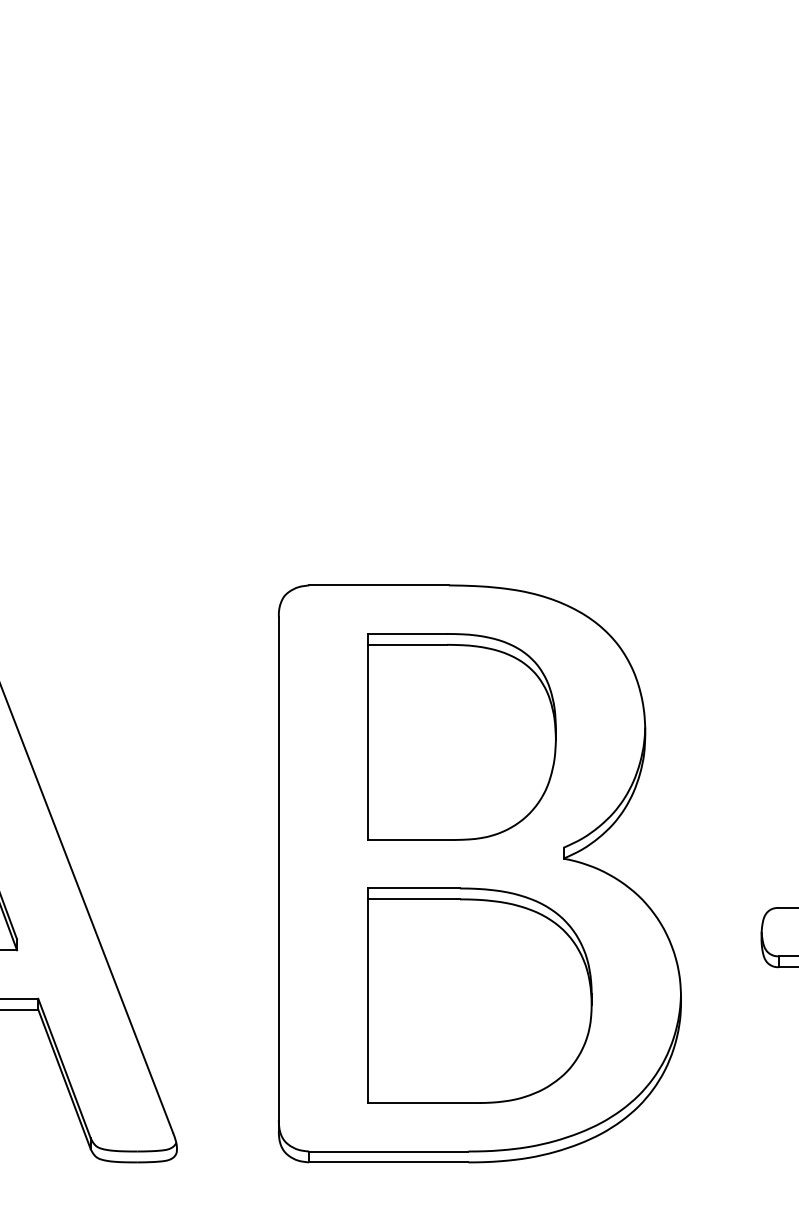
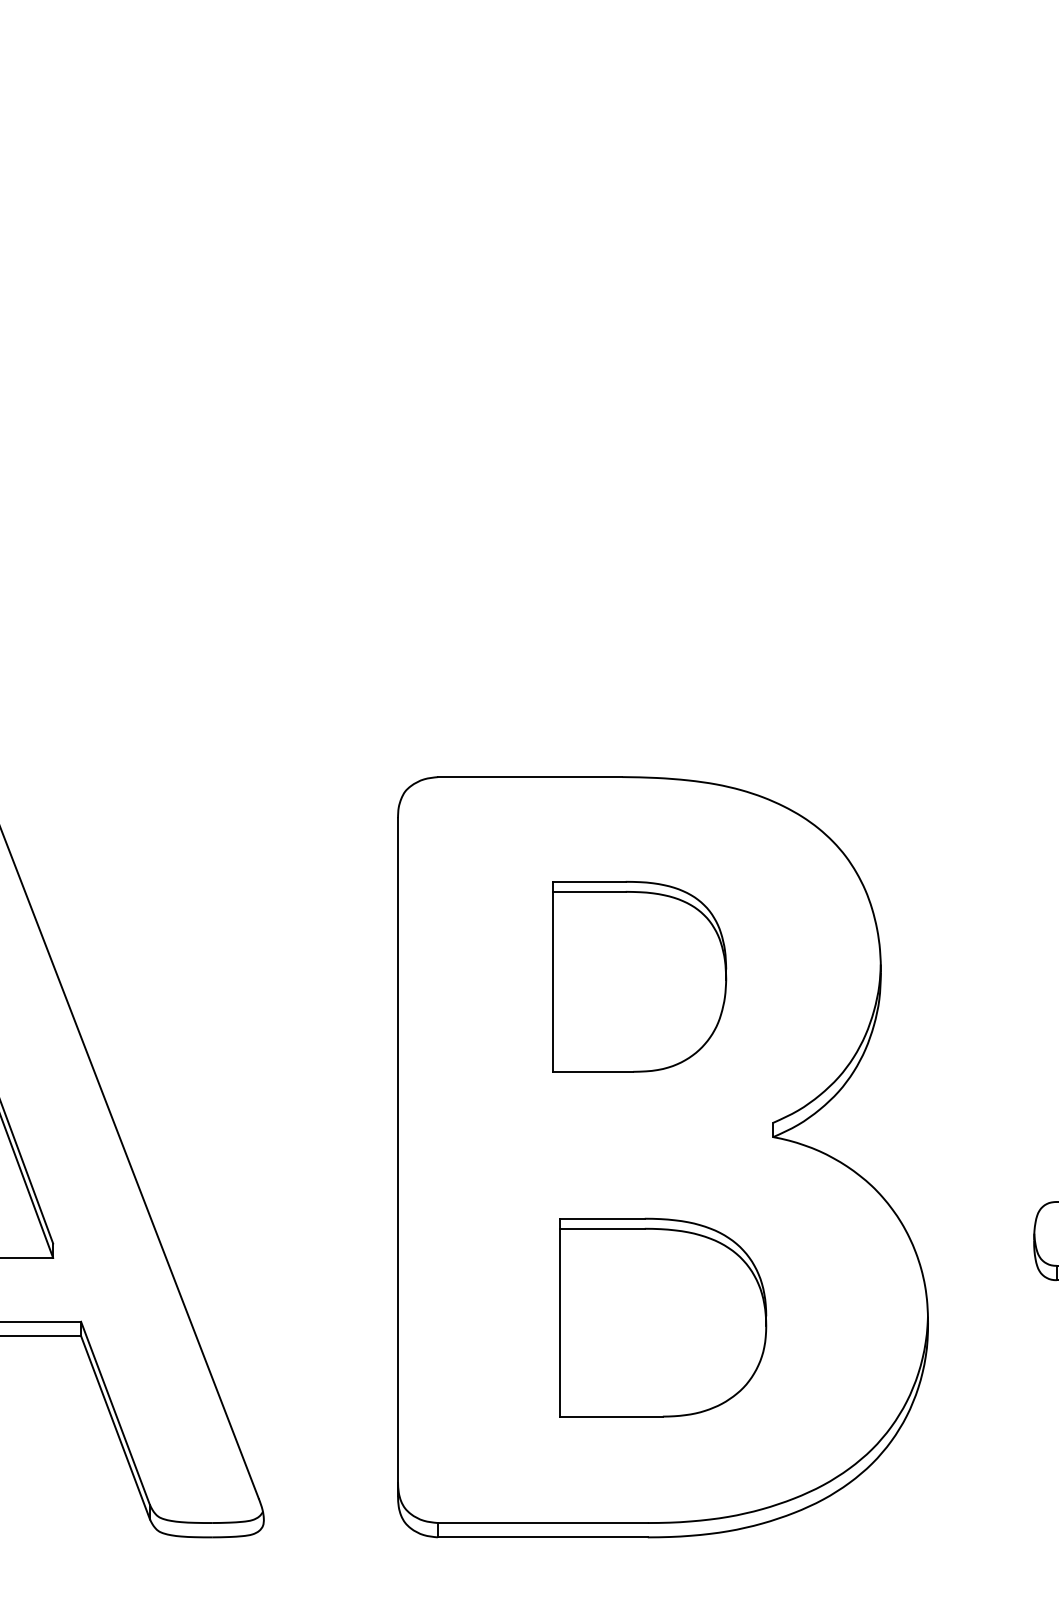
part: (462, 736) -> (639, 976), size x0.7
part: (480, 995) -> (663, 1317), size x0.7

